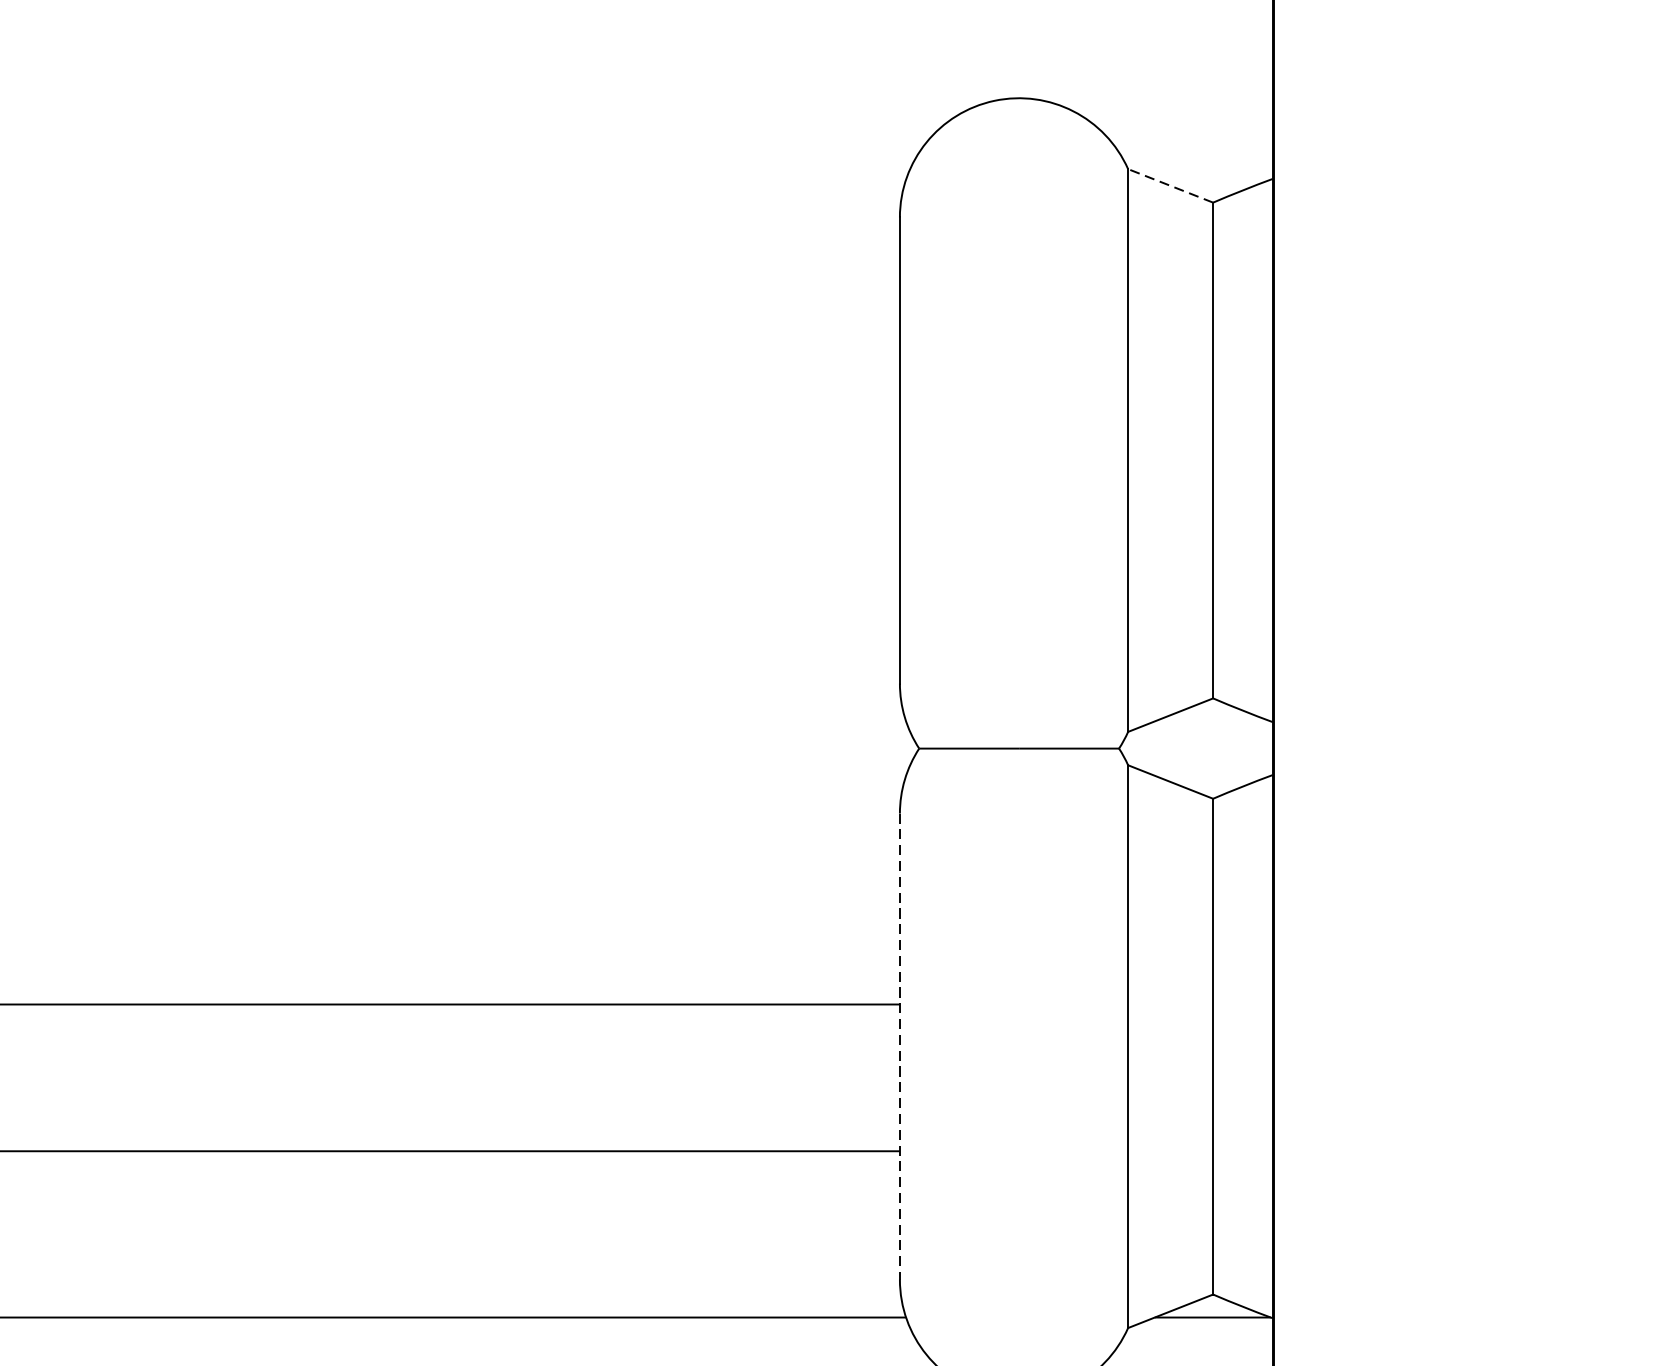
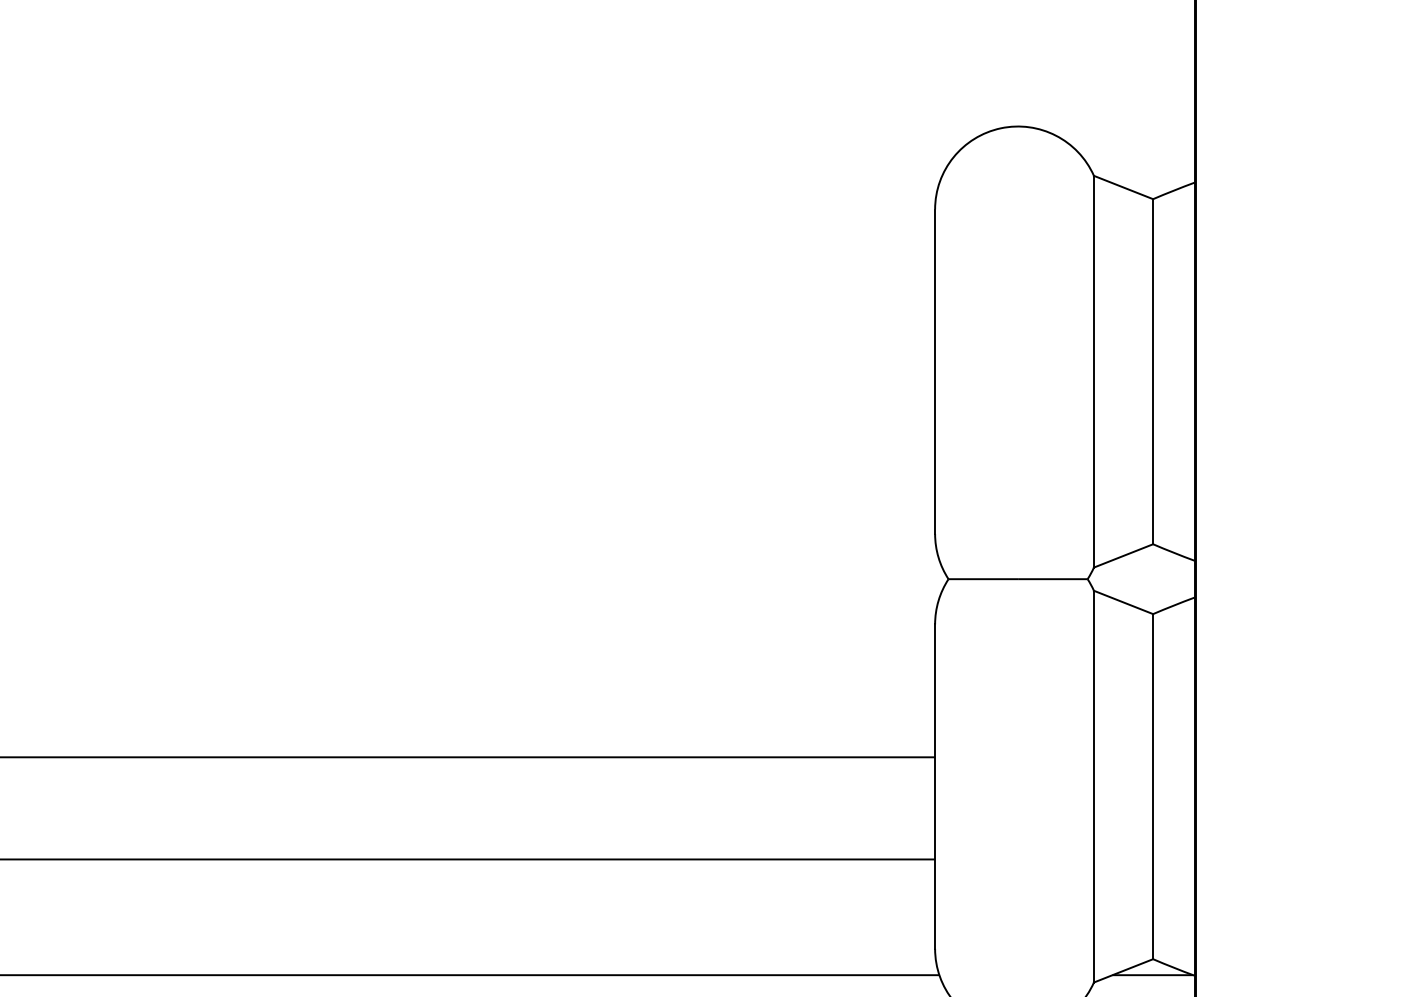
line: (1170, 185) -> (1123, 187), dashed -> solid
line: (900, 1047) -> (935, 787), dashed -> solid

